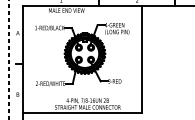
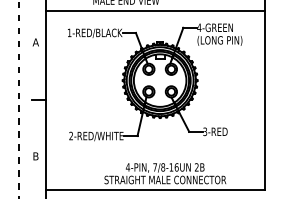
line: (82, 15) -> (155, 9), added

